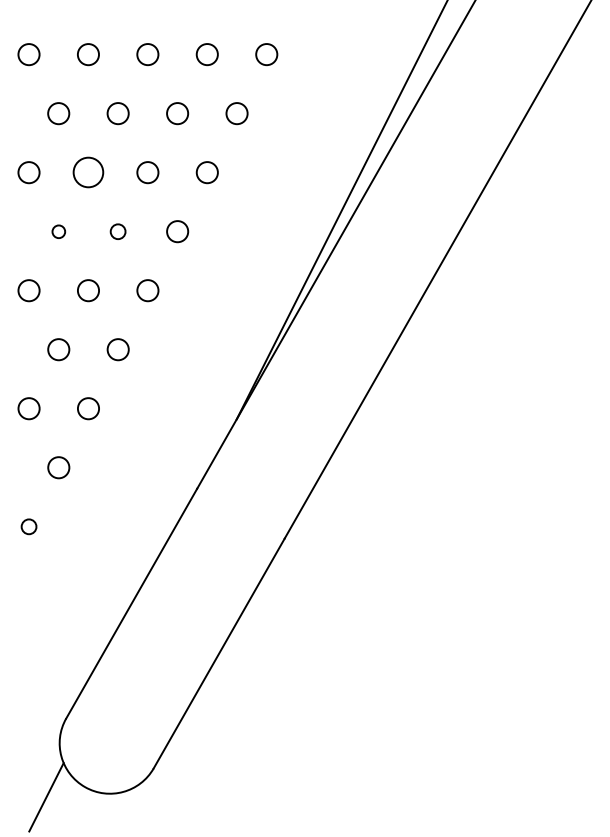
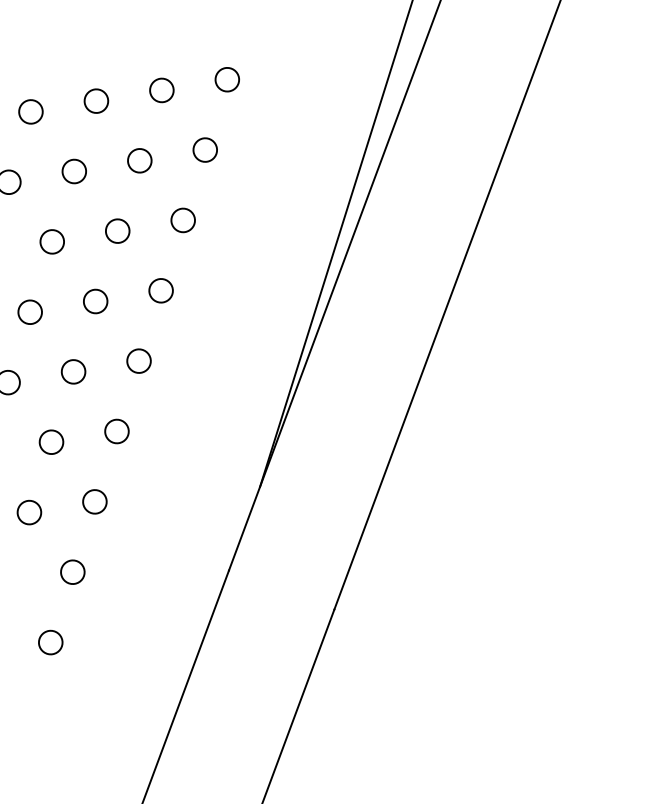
circle: (88, 172) -> (52, 241), size x0.71
circle: (58, 231) -> (29, 312), size x1.67
circle: (117, 231) -> (94, 301), size x1.43
circle: (28, 526) -> (50, 642), size x1.43

